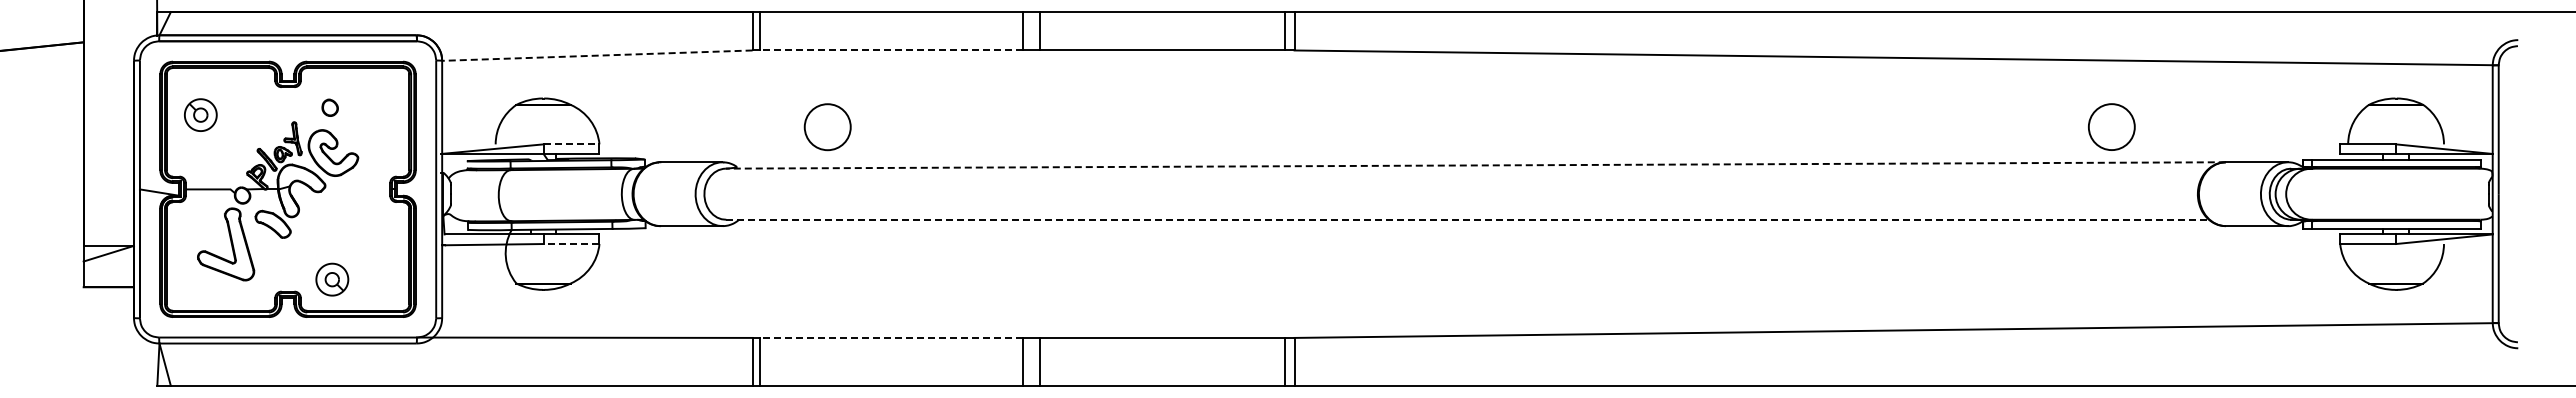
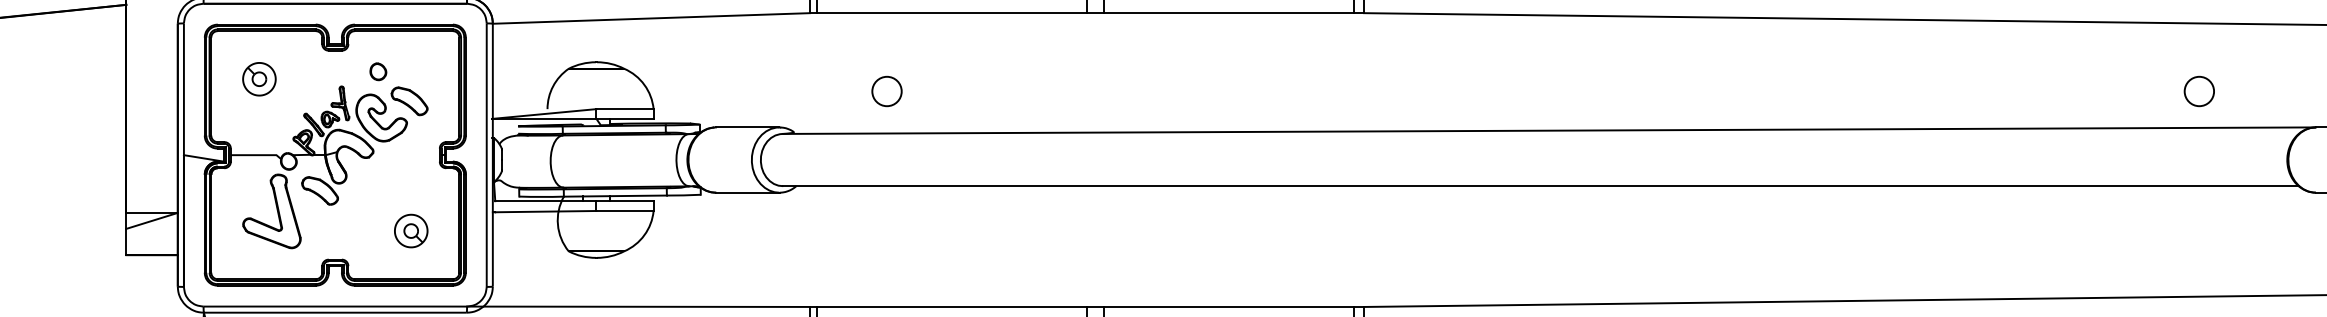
line: (891, 50) -> (952, 13), dashed -> solid
line: (596, 55) -> (650, 18), dashed -> solid
part: (200, 114) -> (259, 78), moved
circle: (827, 126) -> (886, 90), size x0.62
circle: (2111, 126) -> (2199, 90), size x0.62
part: (360, 136) -> (409, 101), added
line: (571, 144) -> (625, 109), dashed -> solid
line: (1475, 165) -> (1548, 130), dashed -> solid
line: (1468, 219) -> (1541, 185), dashed -> solid
line: (571, 244) -> (625, 211), dashed -> solid
part: (332, 279) -> (411, 230), moved
line: (891, 337) -> (952, 306), dashed -> solid

